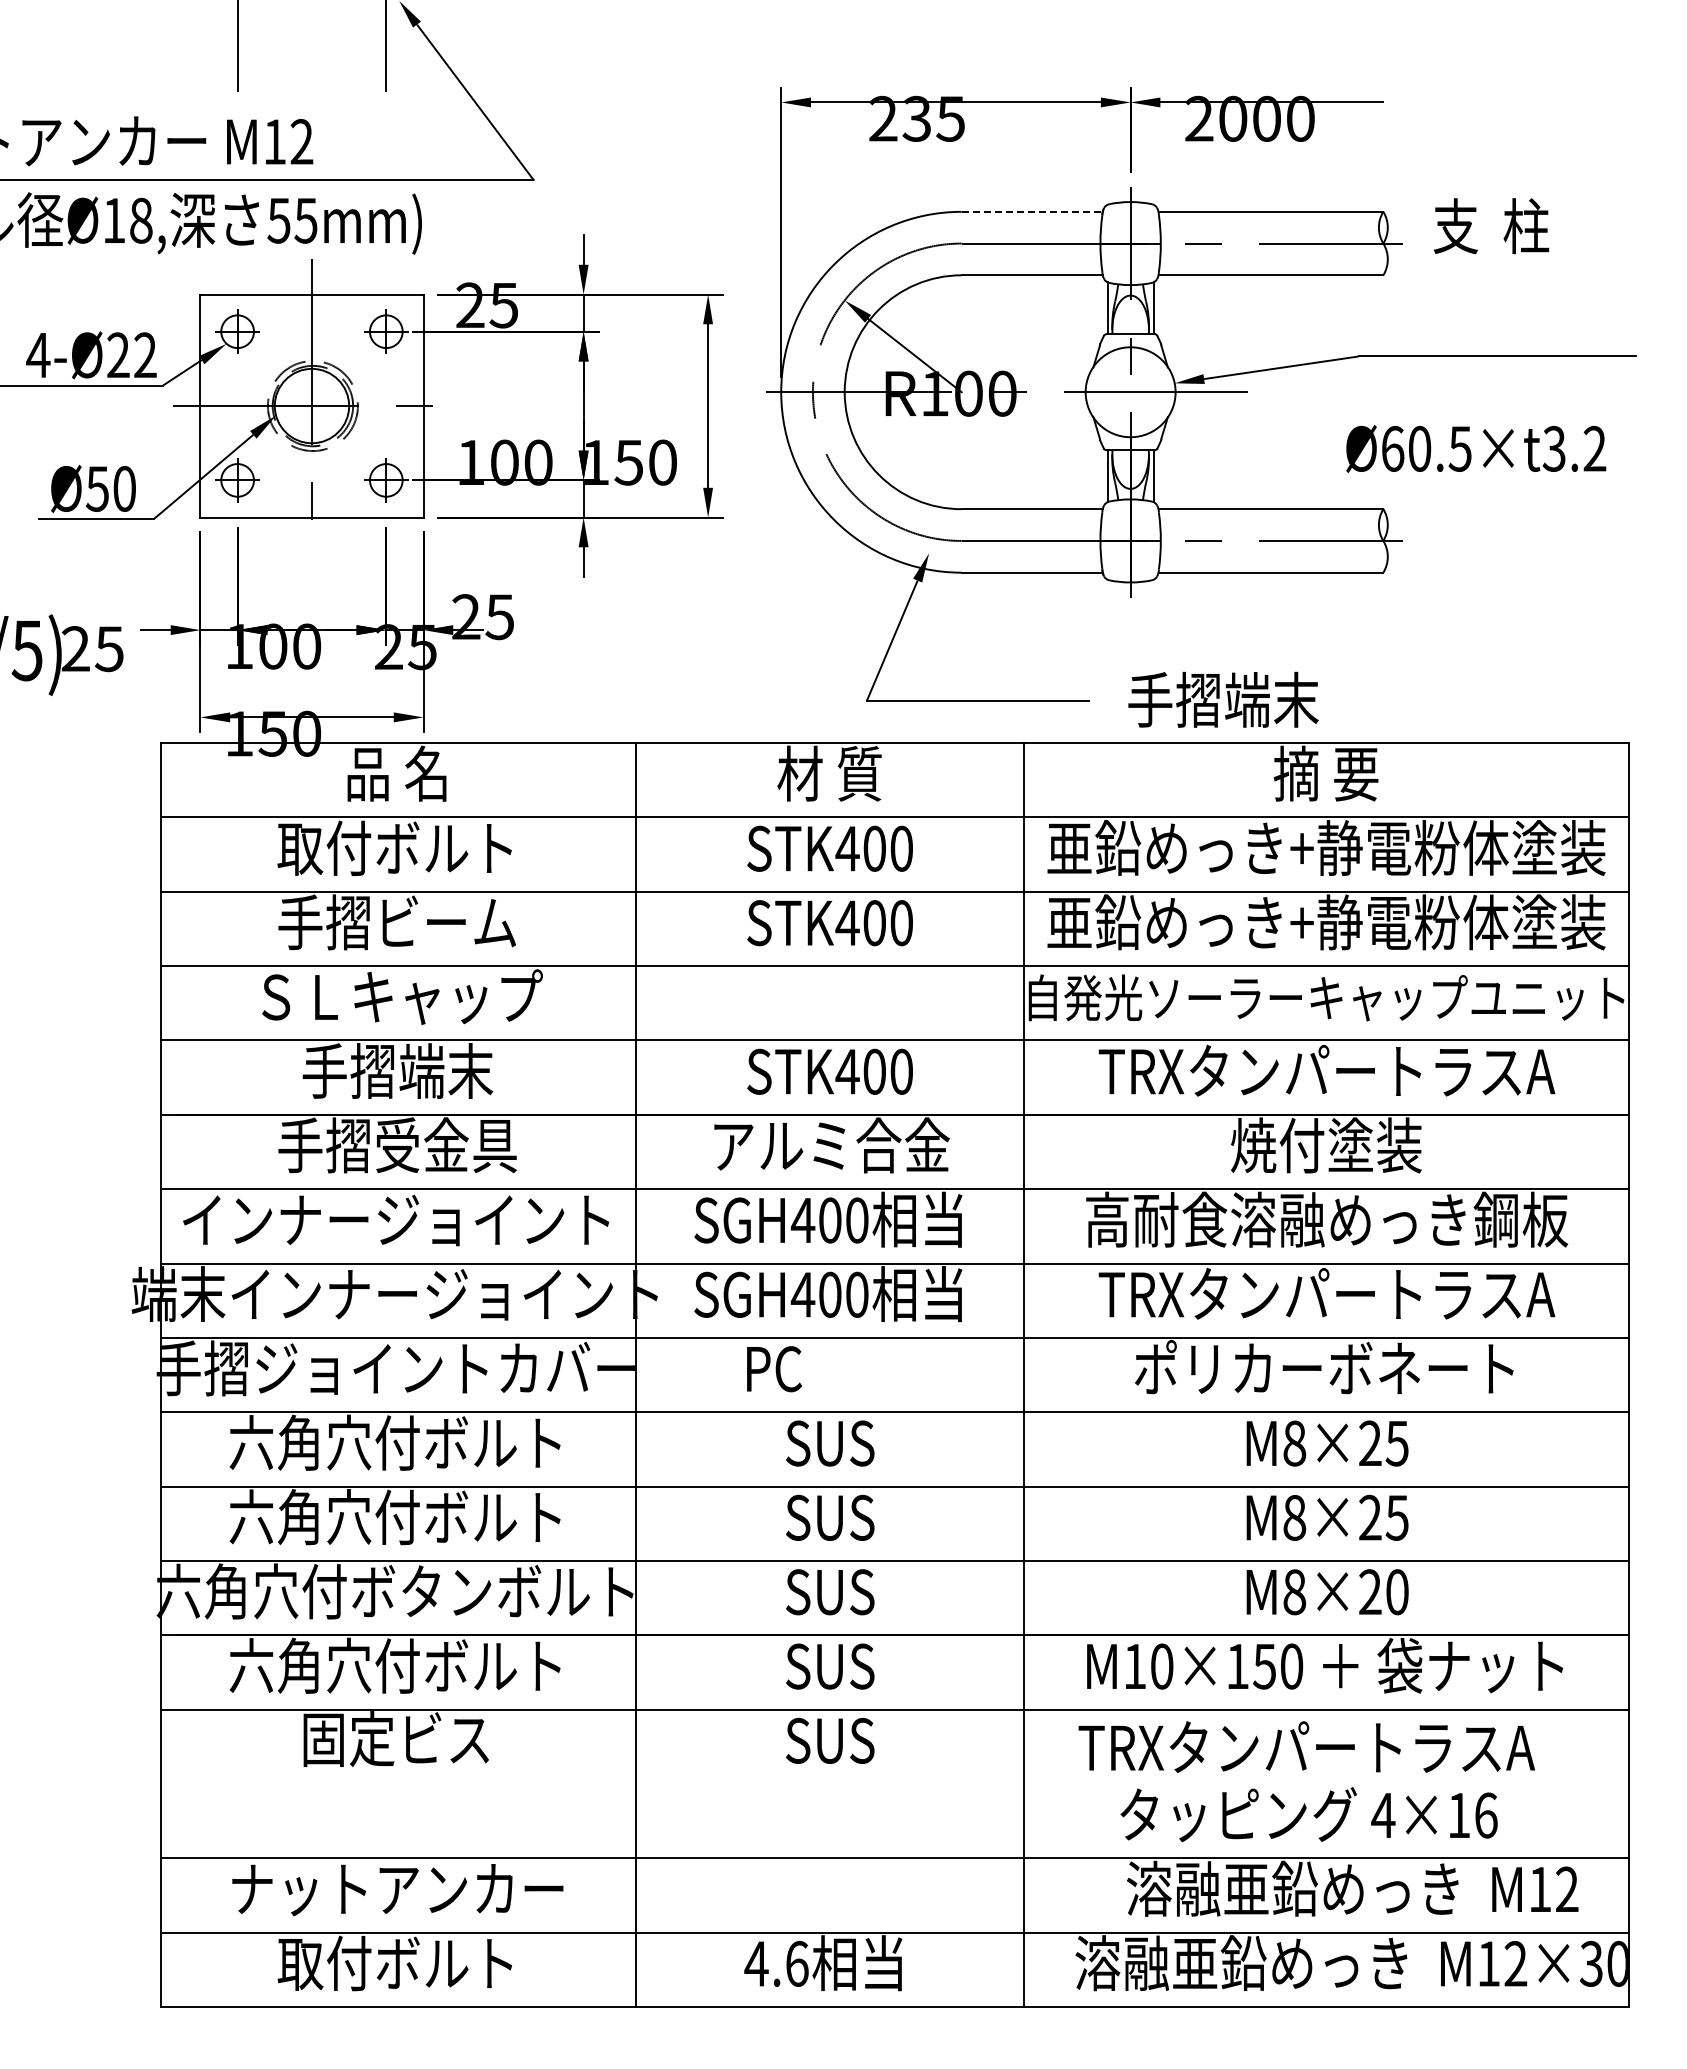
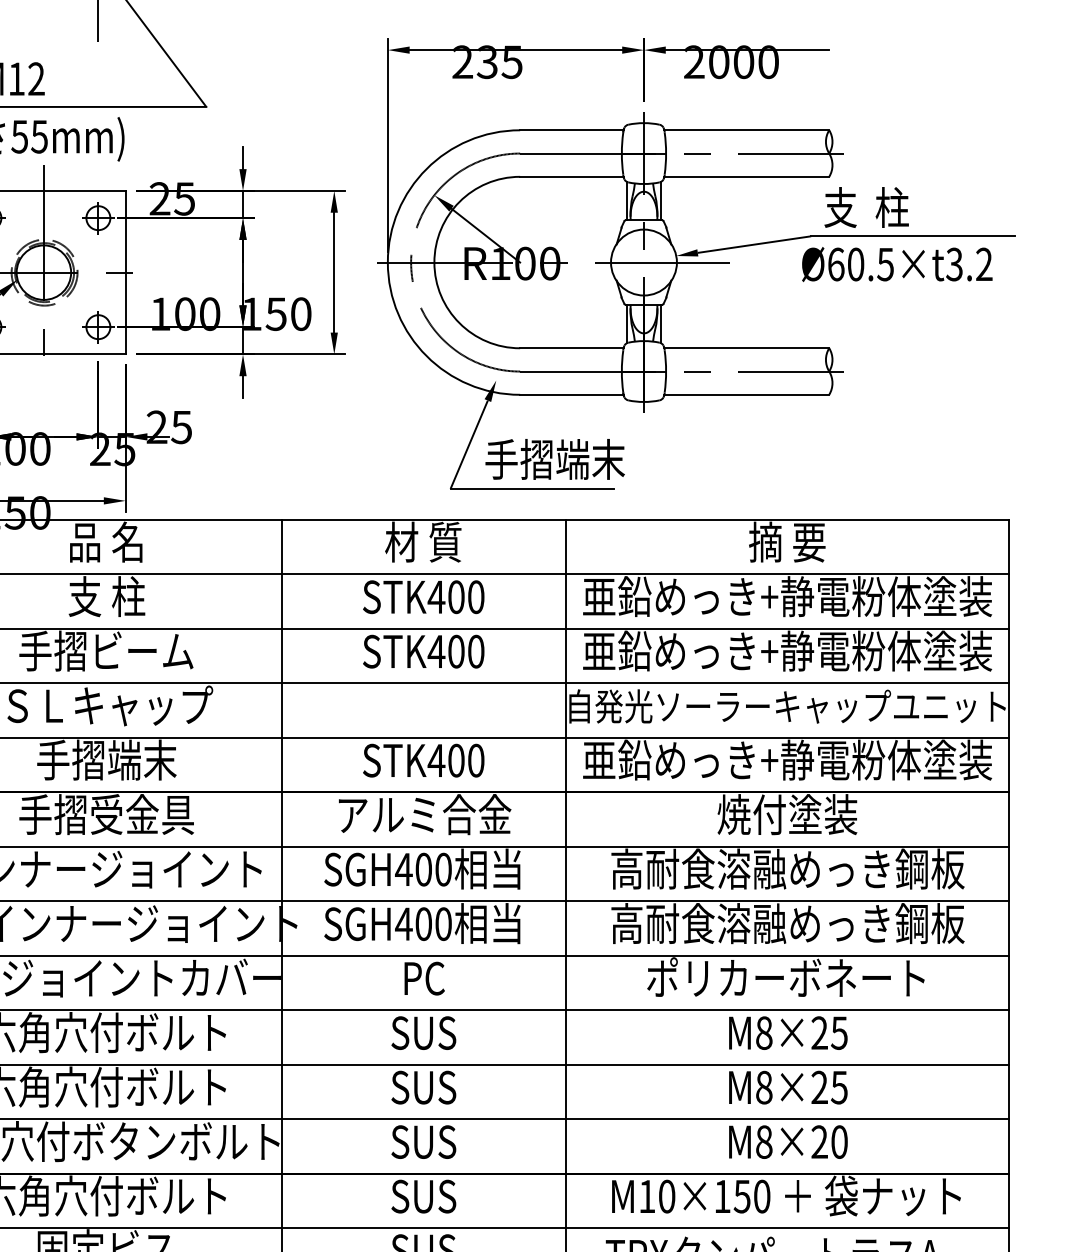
line: (1032, 211) -> (572, 130), dashed -> solid
text: (1491, 226) -> (866, 207), moved
text: (1476, 448) -> (897, 264), moved
text: (1223, 699) -> (555, 459), moved
text: (394, 848) -> (104, 596), 取付ボルト -> 支 柱
text: (1326, 1071) -> (787, 760), TRXタンパートラスA -> 亜鉛めっき+静電粉体塗装
text: (1327, 1294) -> (788, 923), TRXタンパートラスA -> 高耐食溶融めっき鋼板
text: (774, 1369) -> (424, 978), moved

